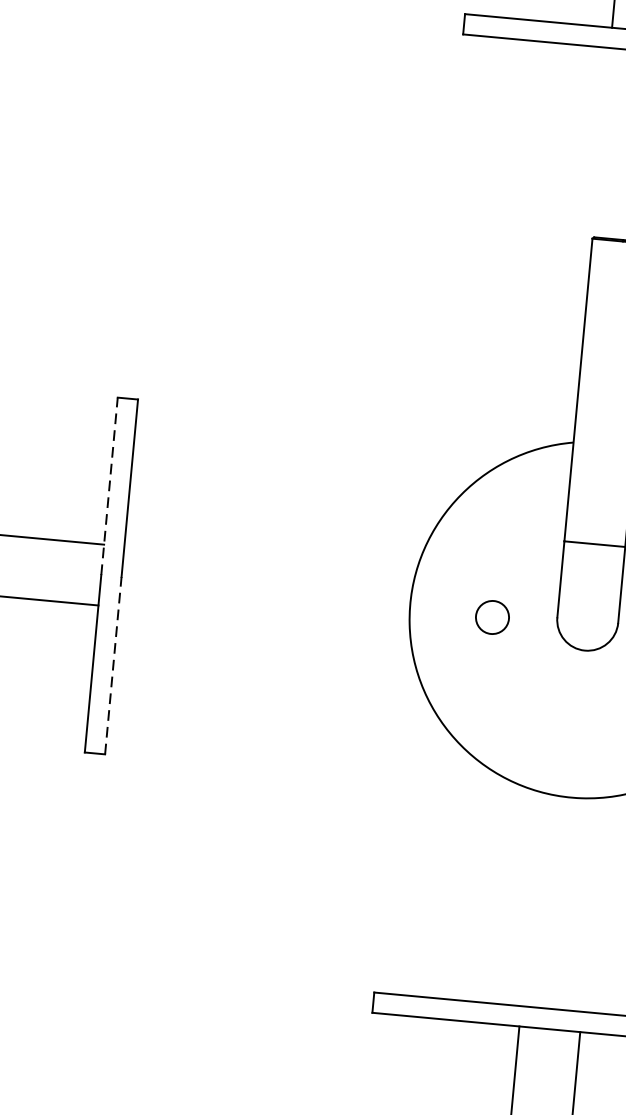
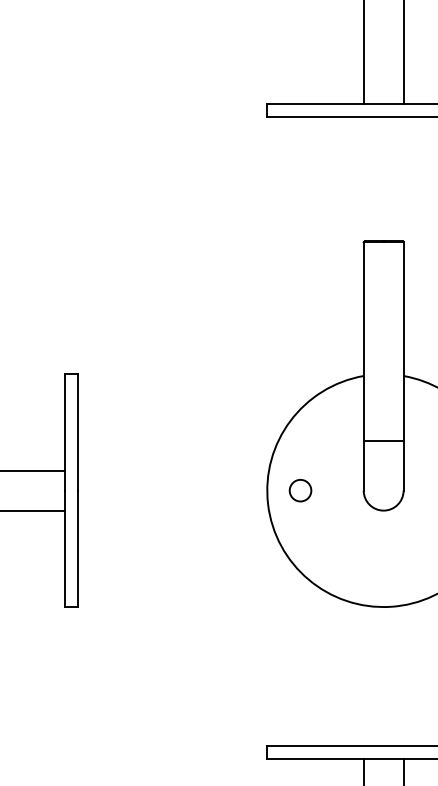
line: (109, 484) -> (64, 431), dashed -> solid
circle: (492, 617) -> (300, 490), moved
line: (112, 665) -> (77, 548), dashed -> solid

